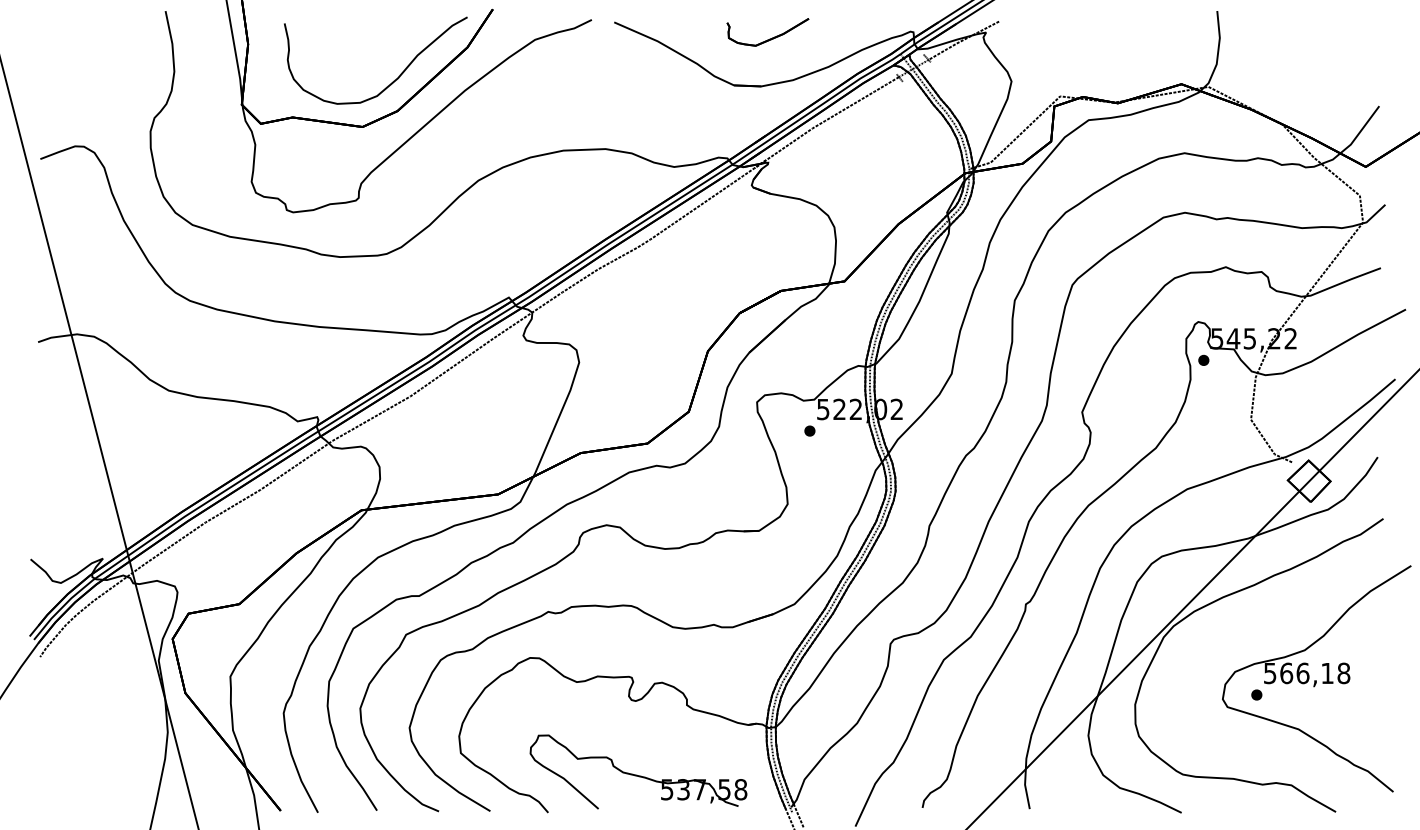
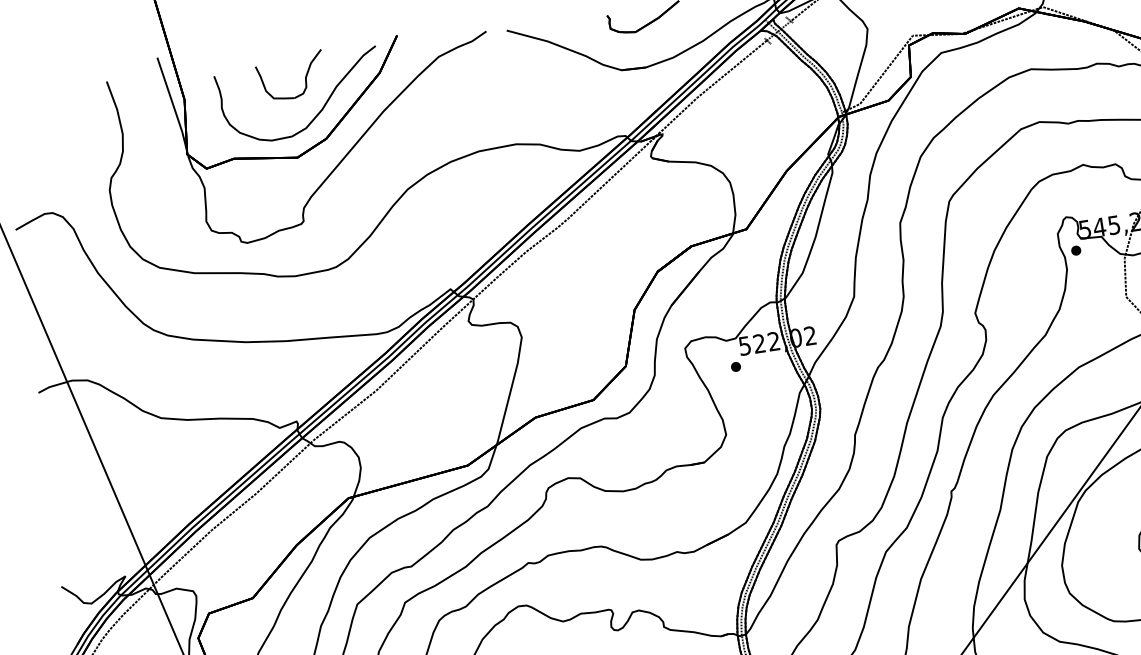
part: (384, 39) -> (304, 77), added

